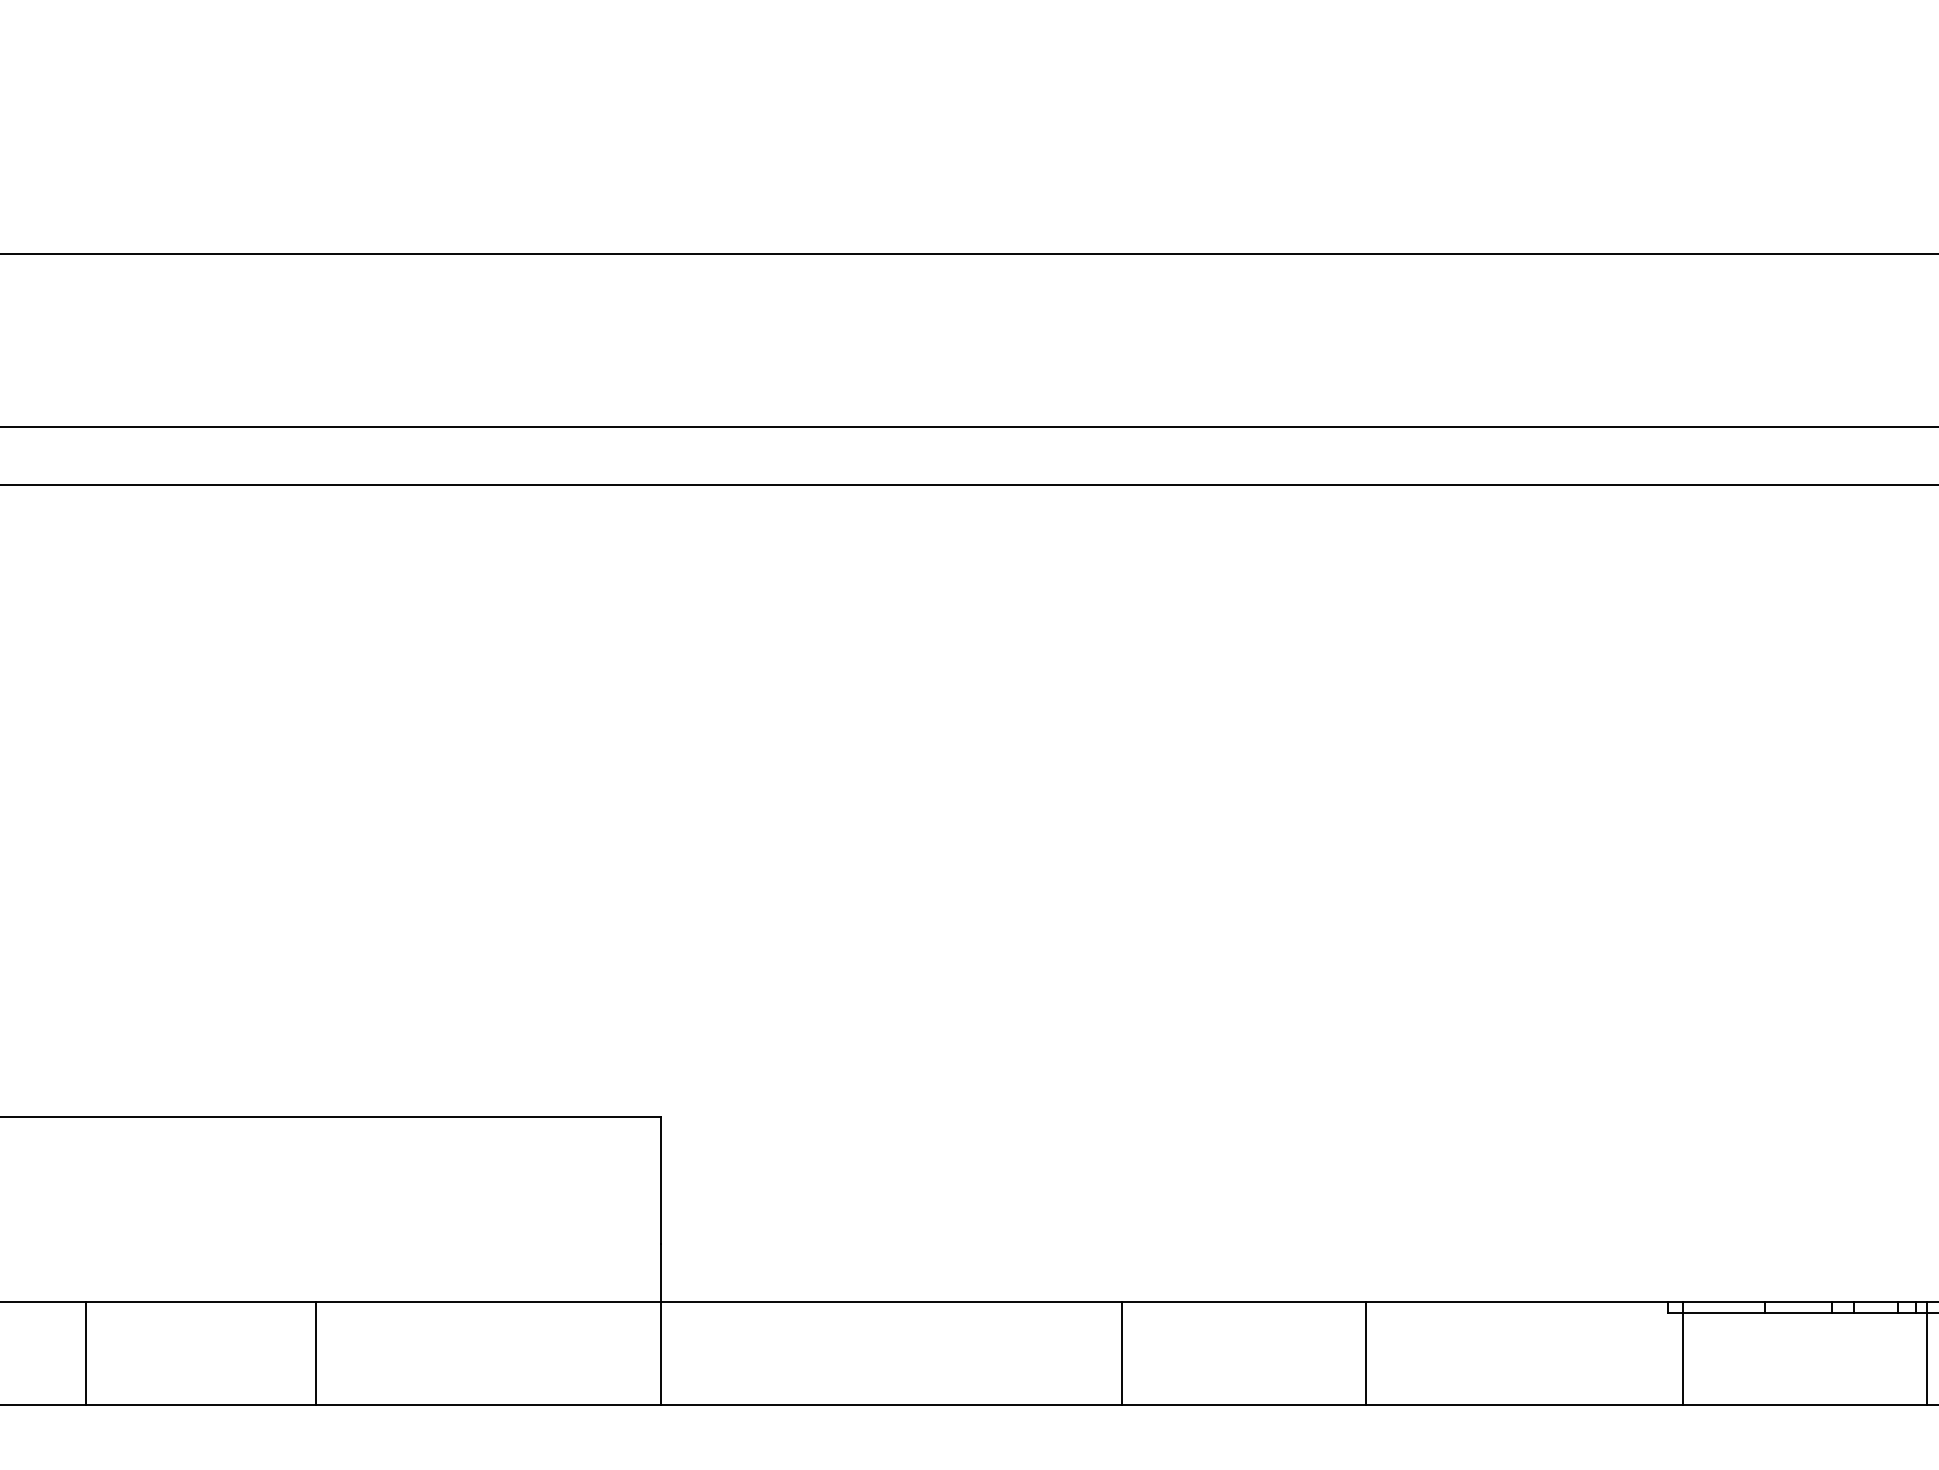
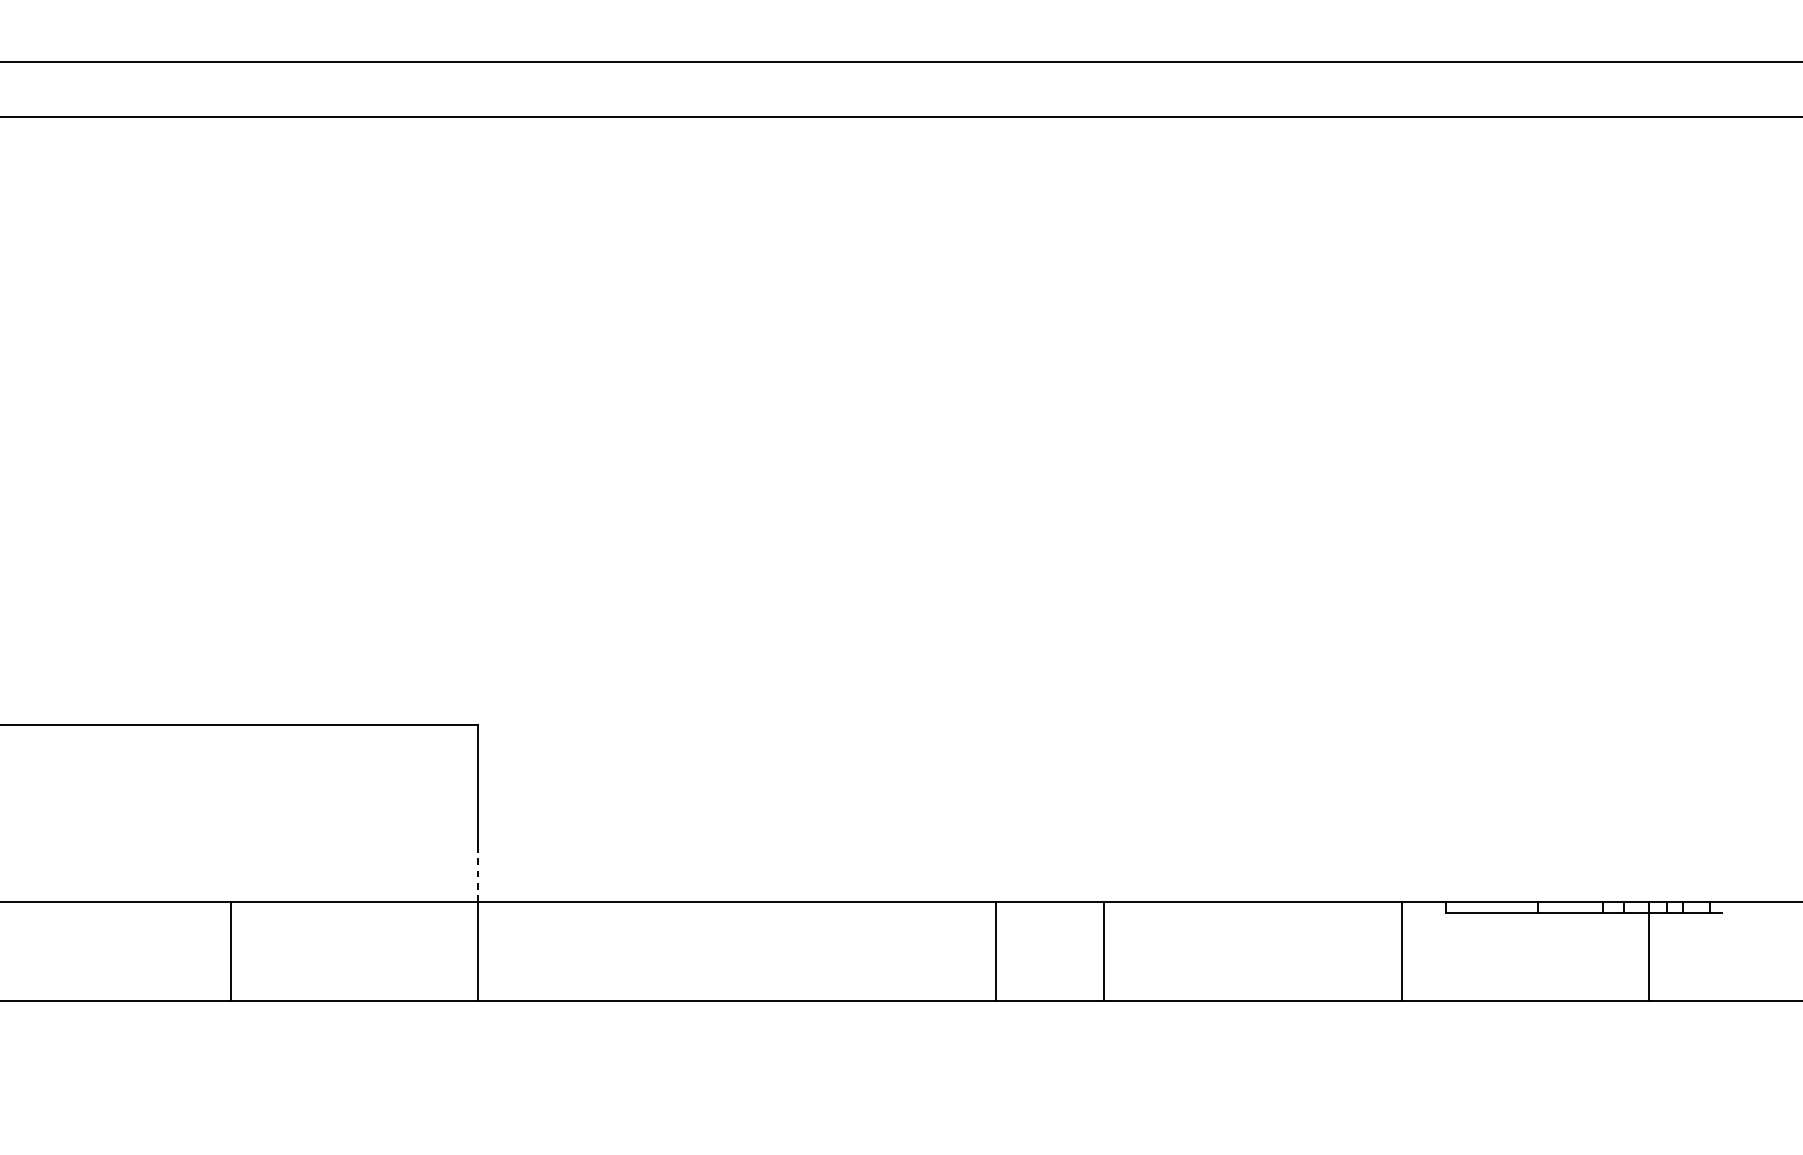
line: (661, 1272) -> (478, 873), solid -> dashed
line: (316, 1353) -> (231, 951), moved
line: (1121, 1353) -> (995, 951), moved
line: (1366, 1353) -> (1103, 951), moved
line: (1682, 1353) -> (1401, 951), moved
line: (1927, 1353) -> (1649, 951), moved

